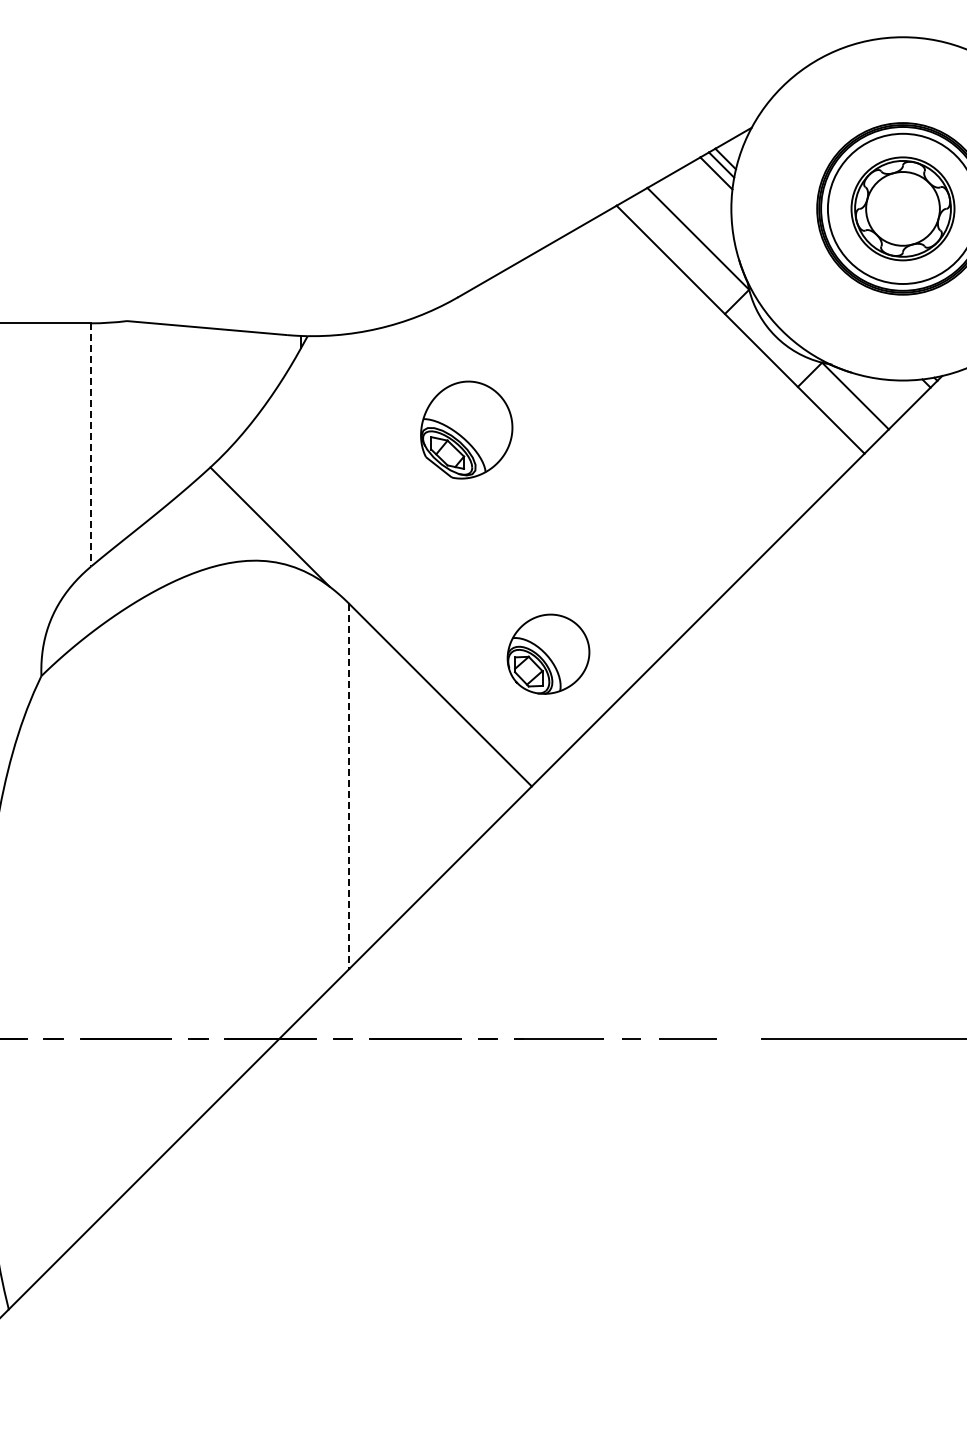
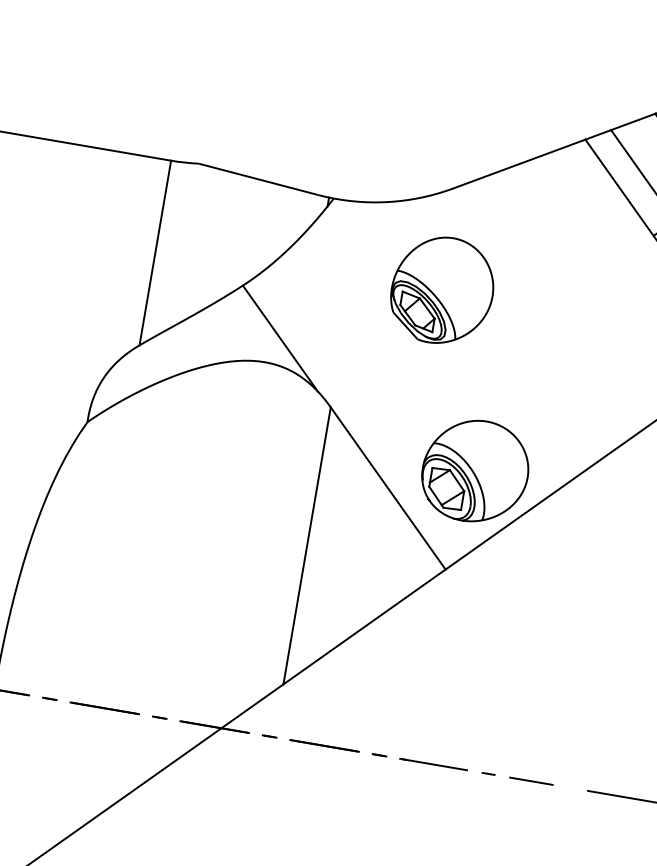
part: (466, 429) -> (442, 290), size x1.43
line: (91, 444) -> (155, 252), dashed -> solid
part: (548, 654) -> (475, 471), size x1.67
line: (349, 786) -> (307, 545), dashed -> solid

